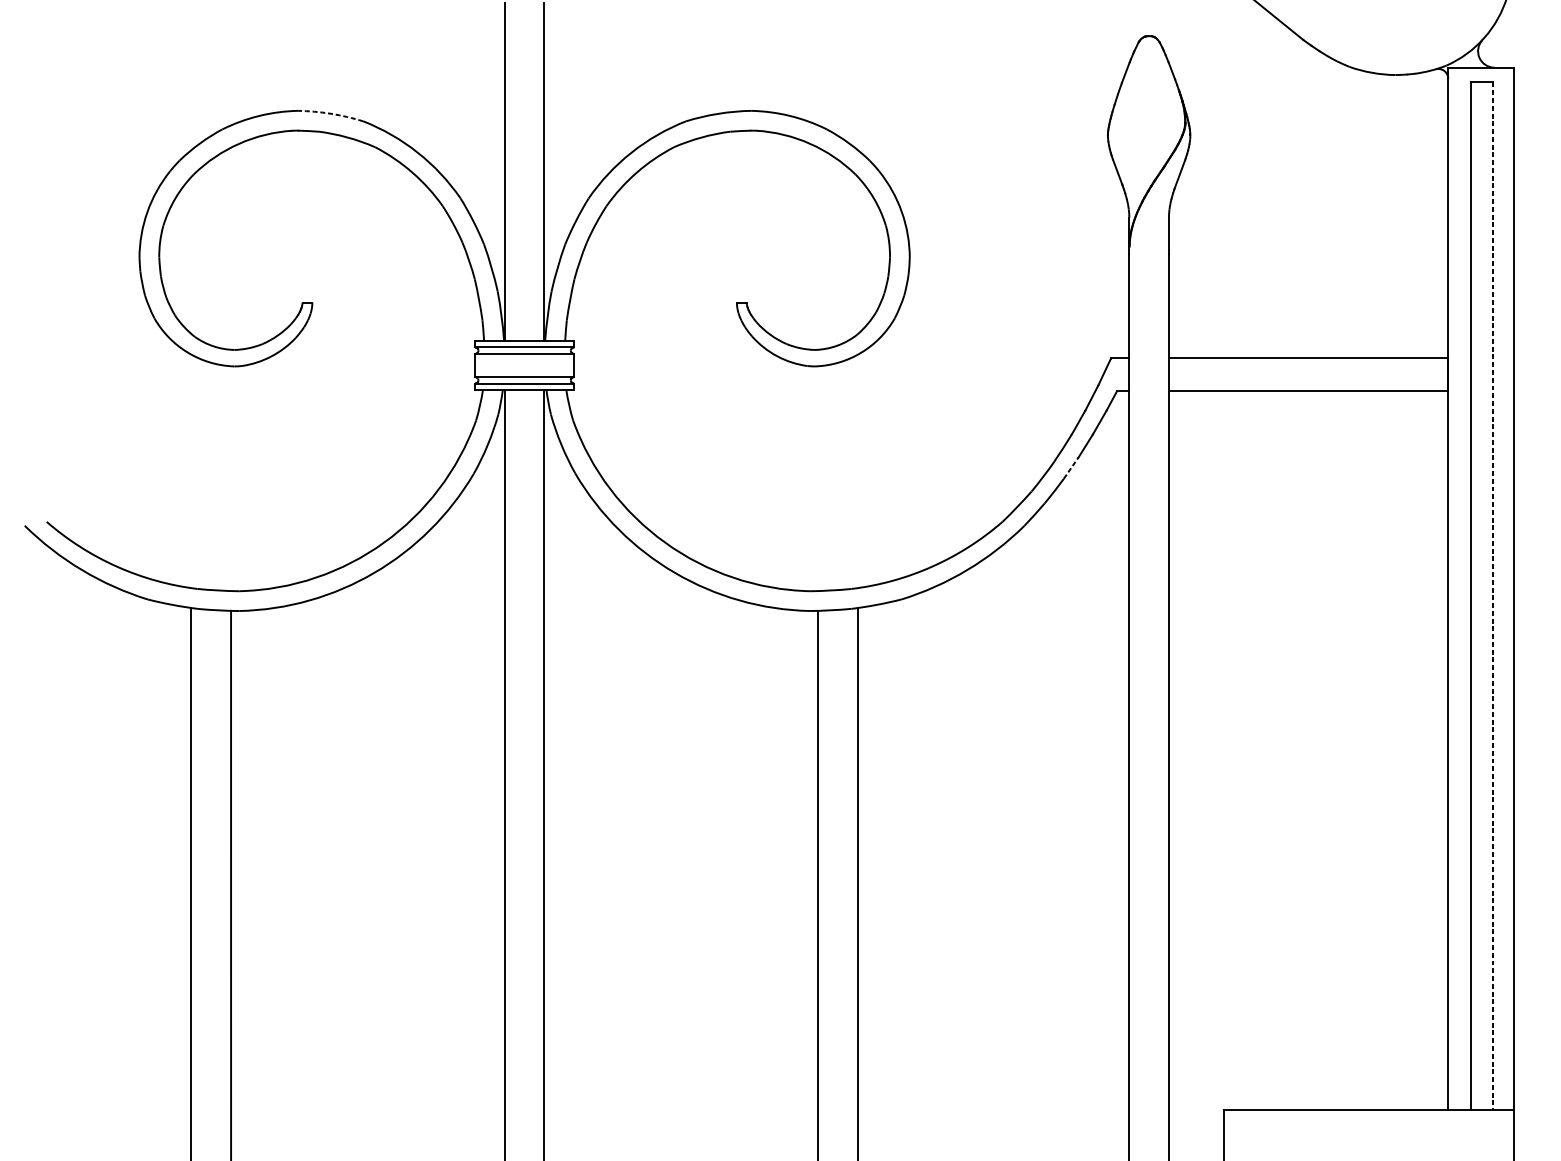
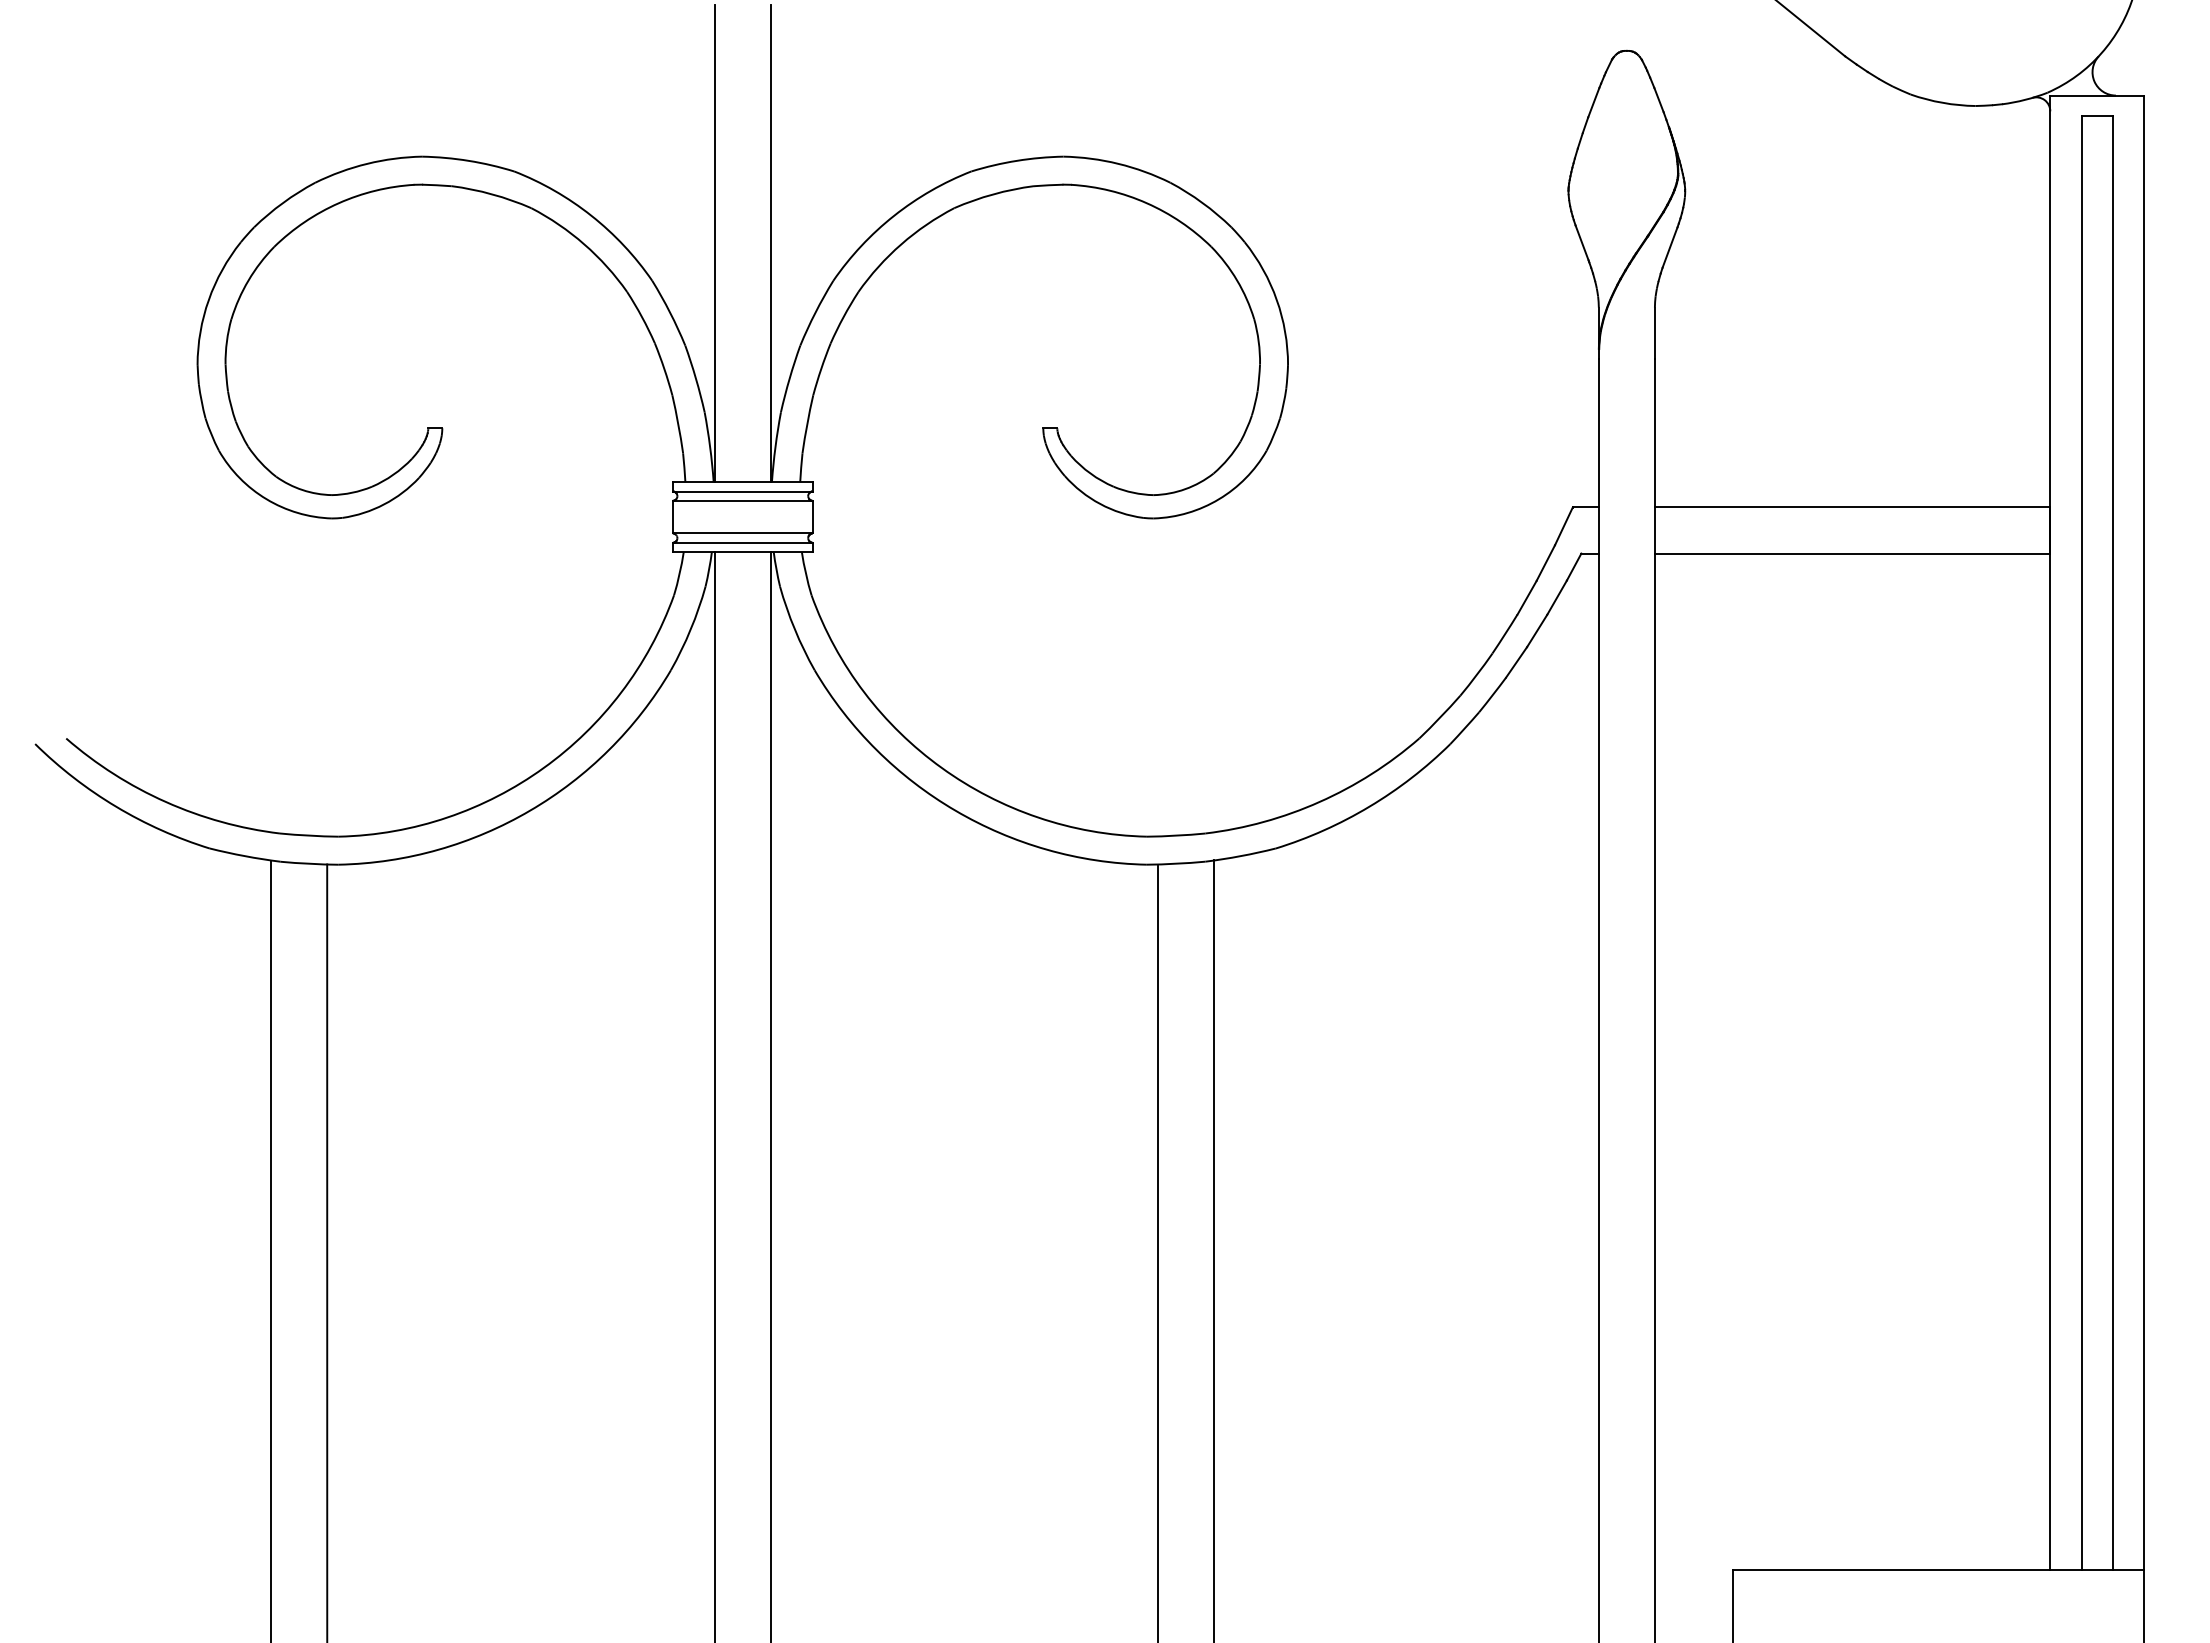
arc: (330, 113) -> (468, 160), dashed -> solid
line: (1071, 467) -> (1516, 661), dashed -> solid
line: (1492, 596) -> (2113, 843), dashed -> solid

